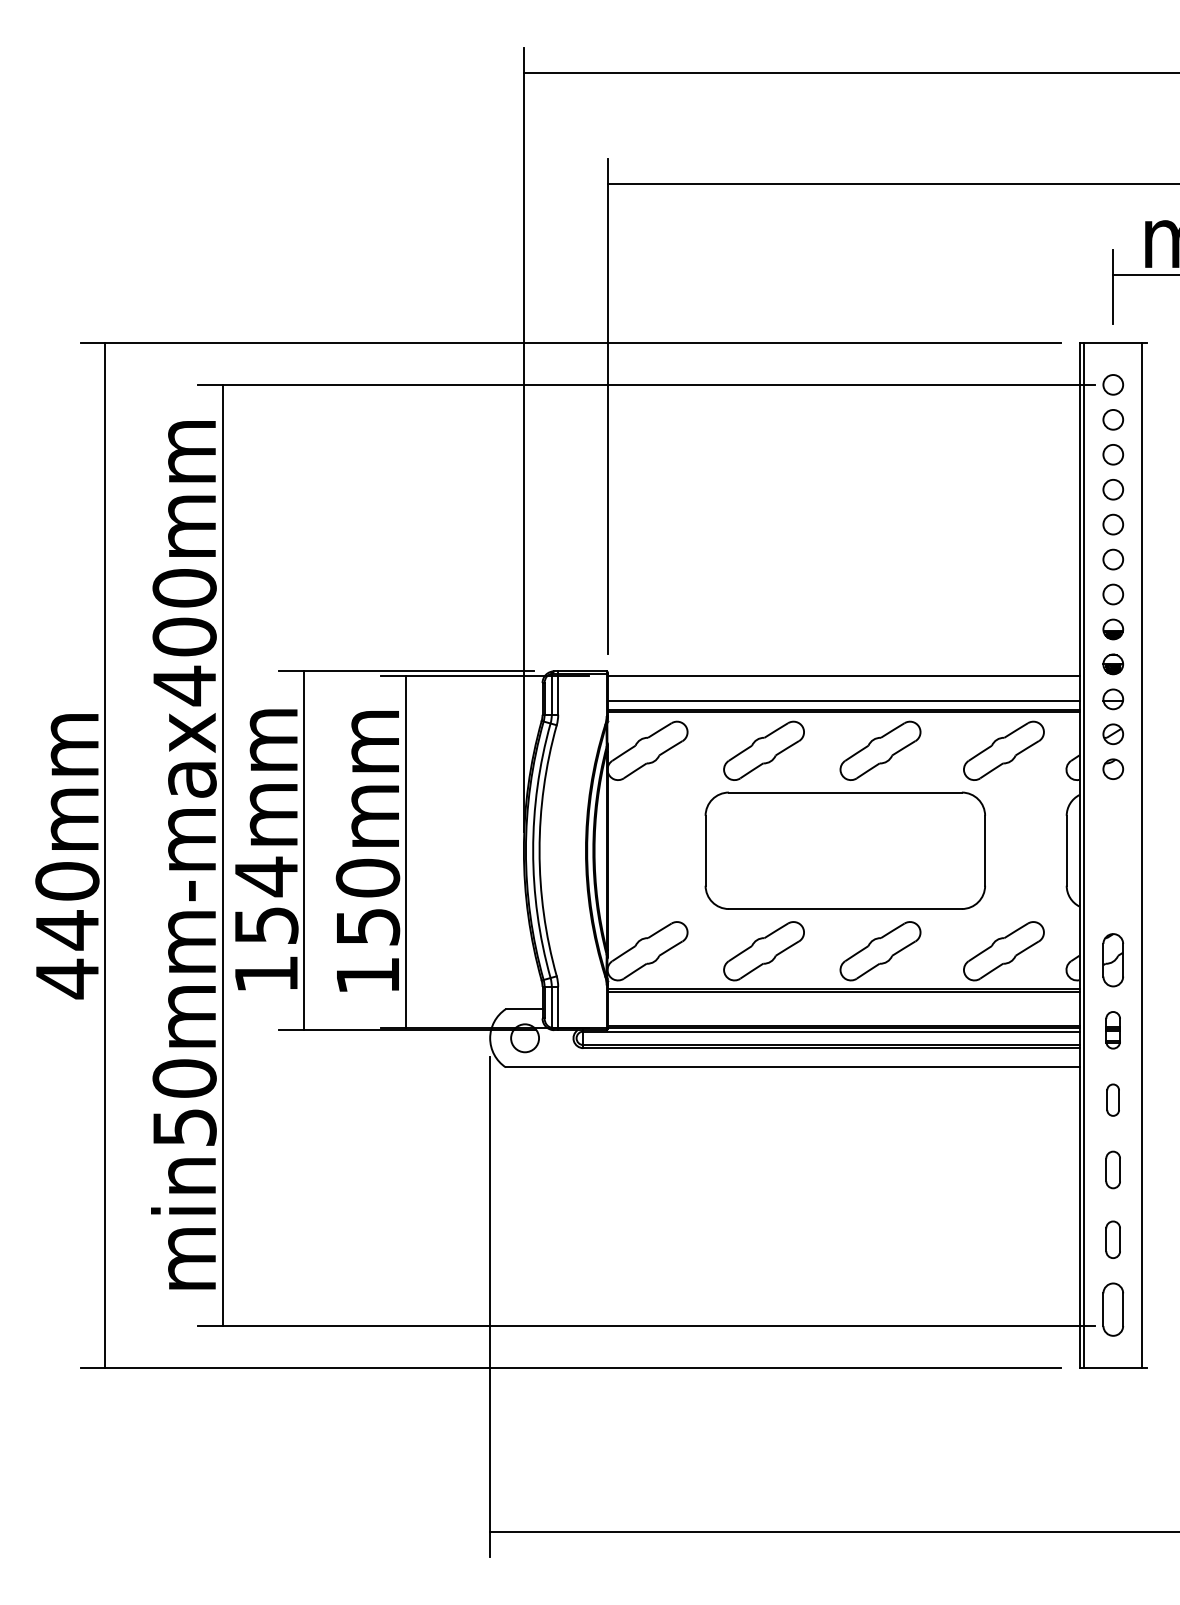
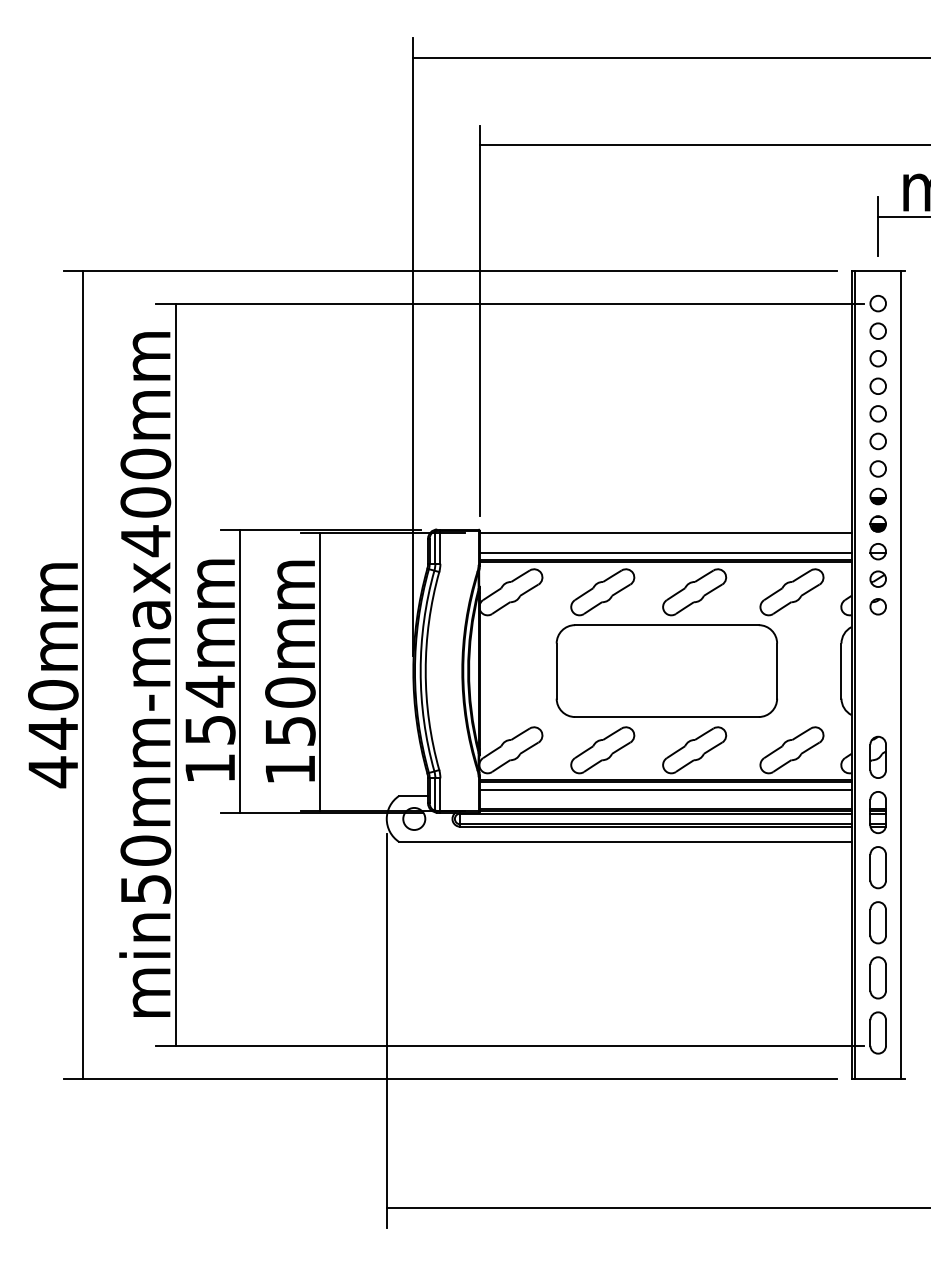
line: (843, 1000) -> (665, 789), added
part: (1112, 1030) -> (877, 812), size x1.43
part: (1112, 1099) -> (877, 867), size x1.67
part: (1112, 1169) -> (877, 922), size x1.43
part: (1112, 1239) -> (877, 977), size x1.43

